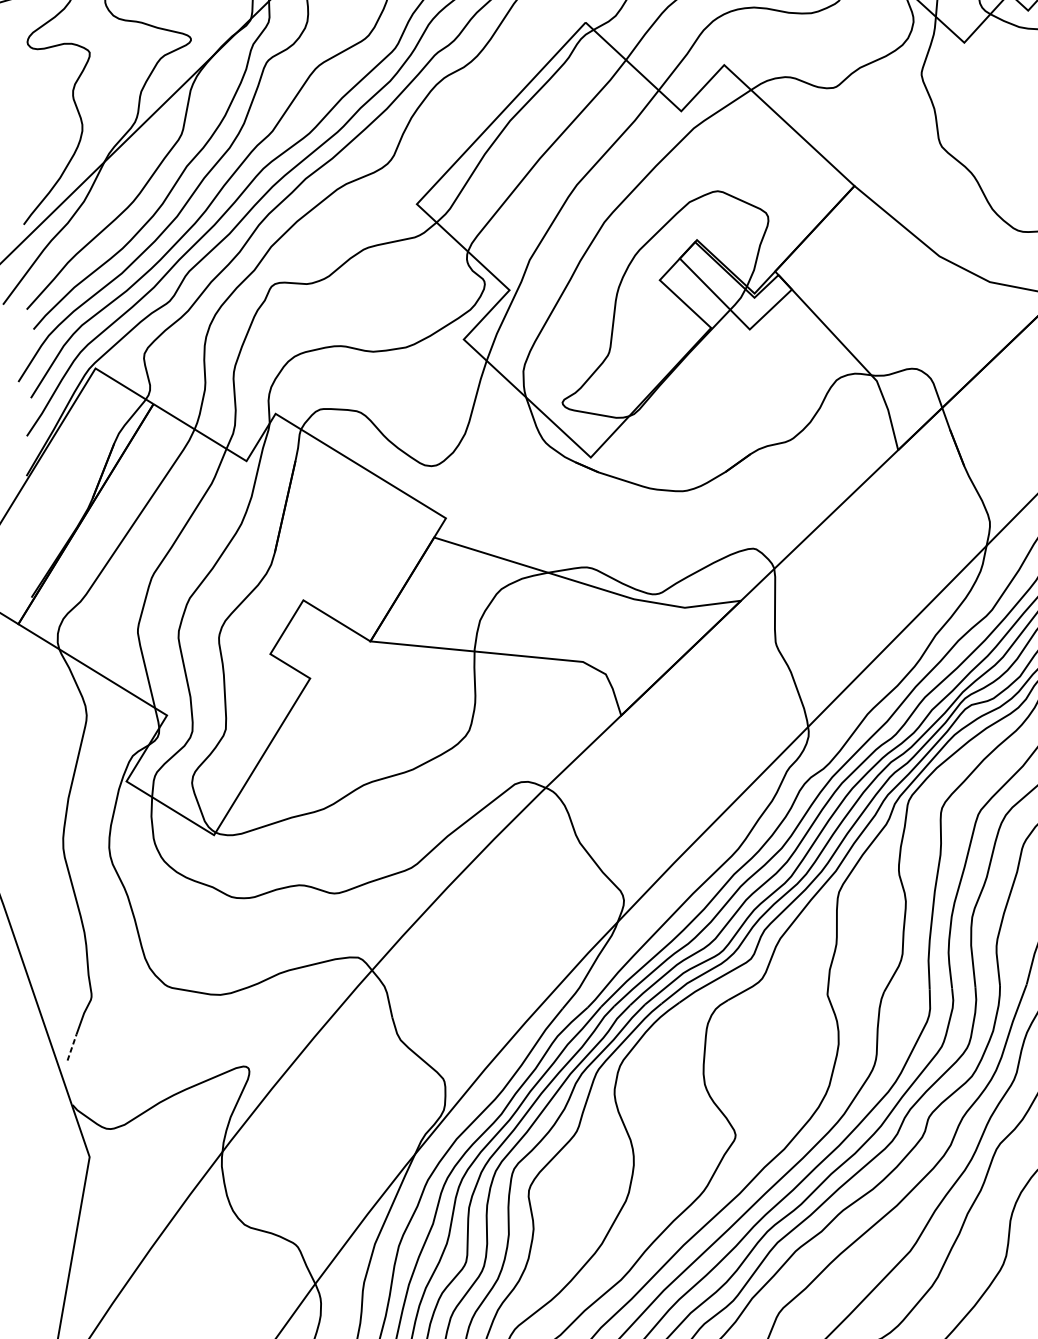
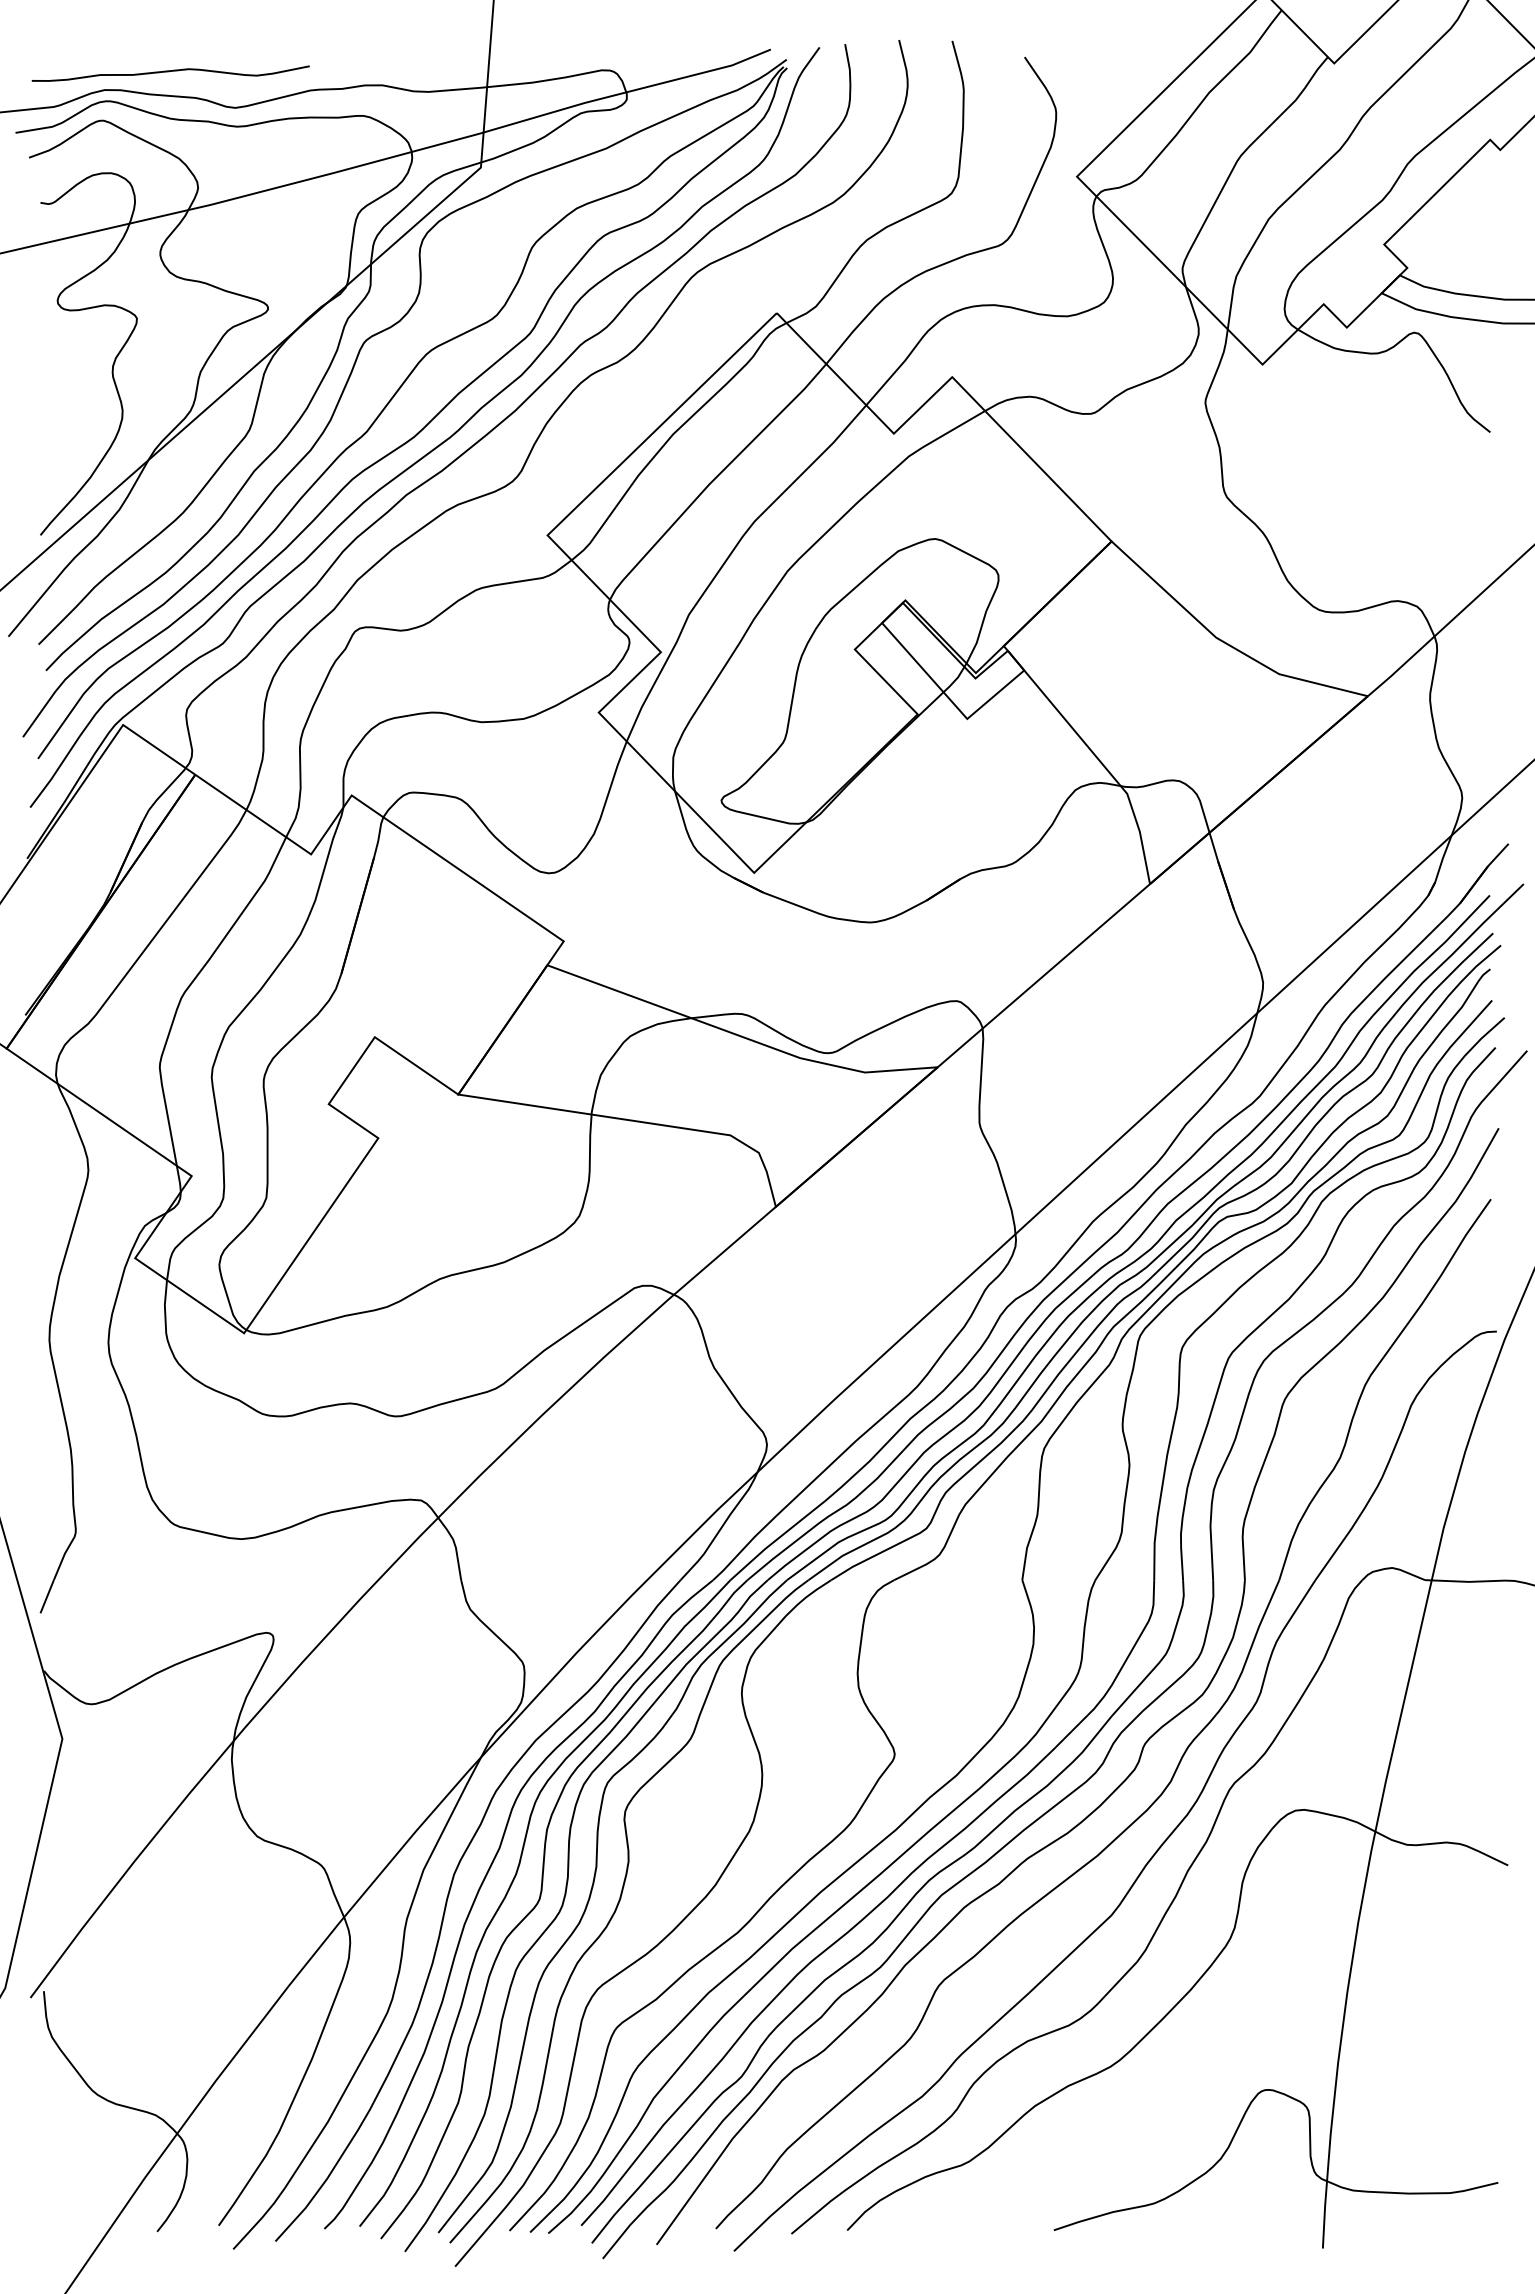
line: (72, 1047) -> (47, 1596), dashed -> solid

